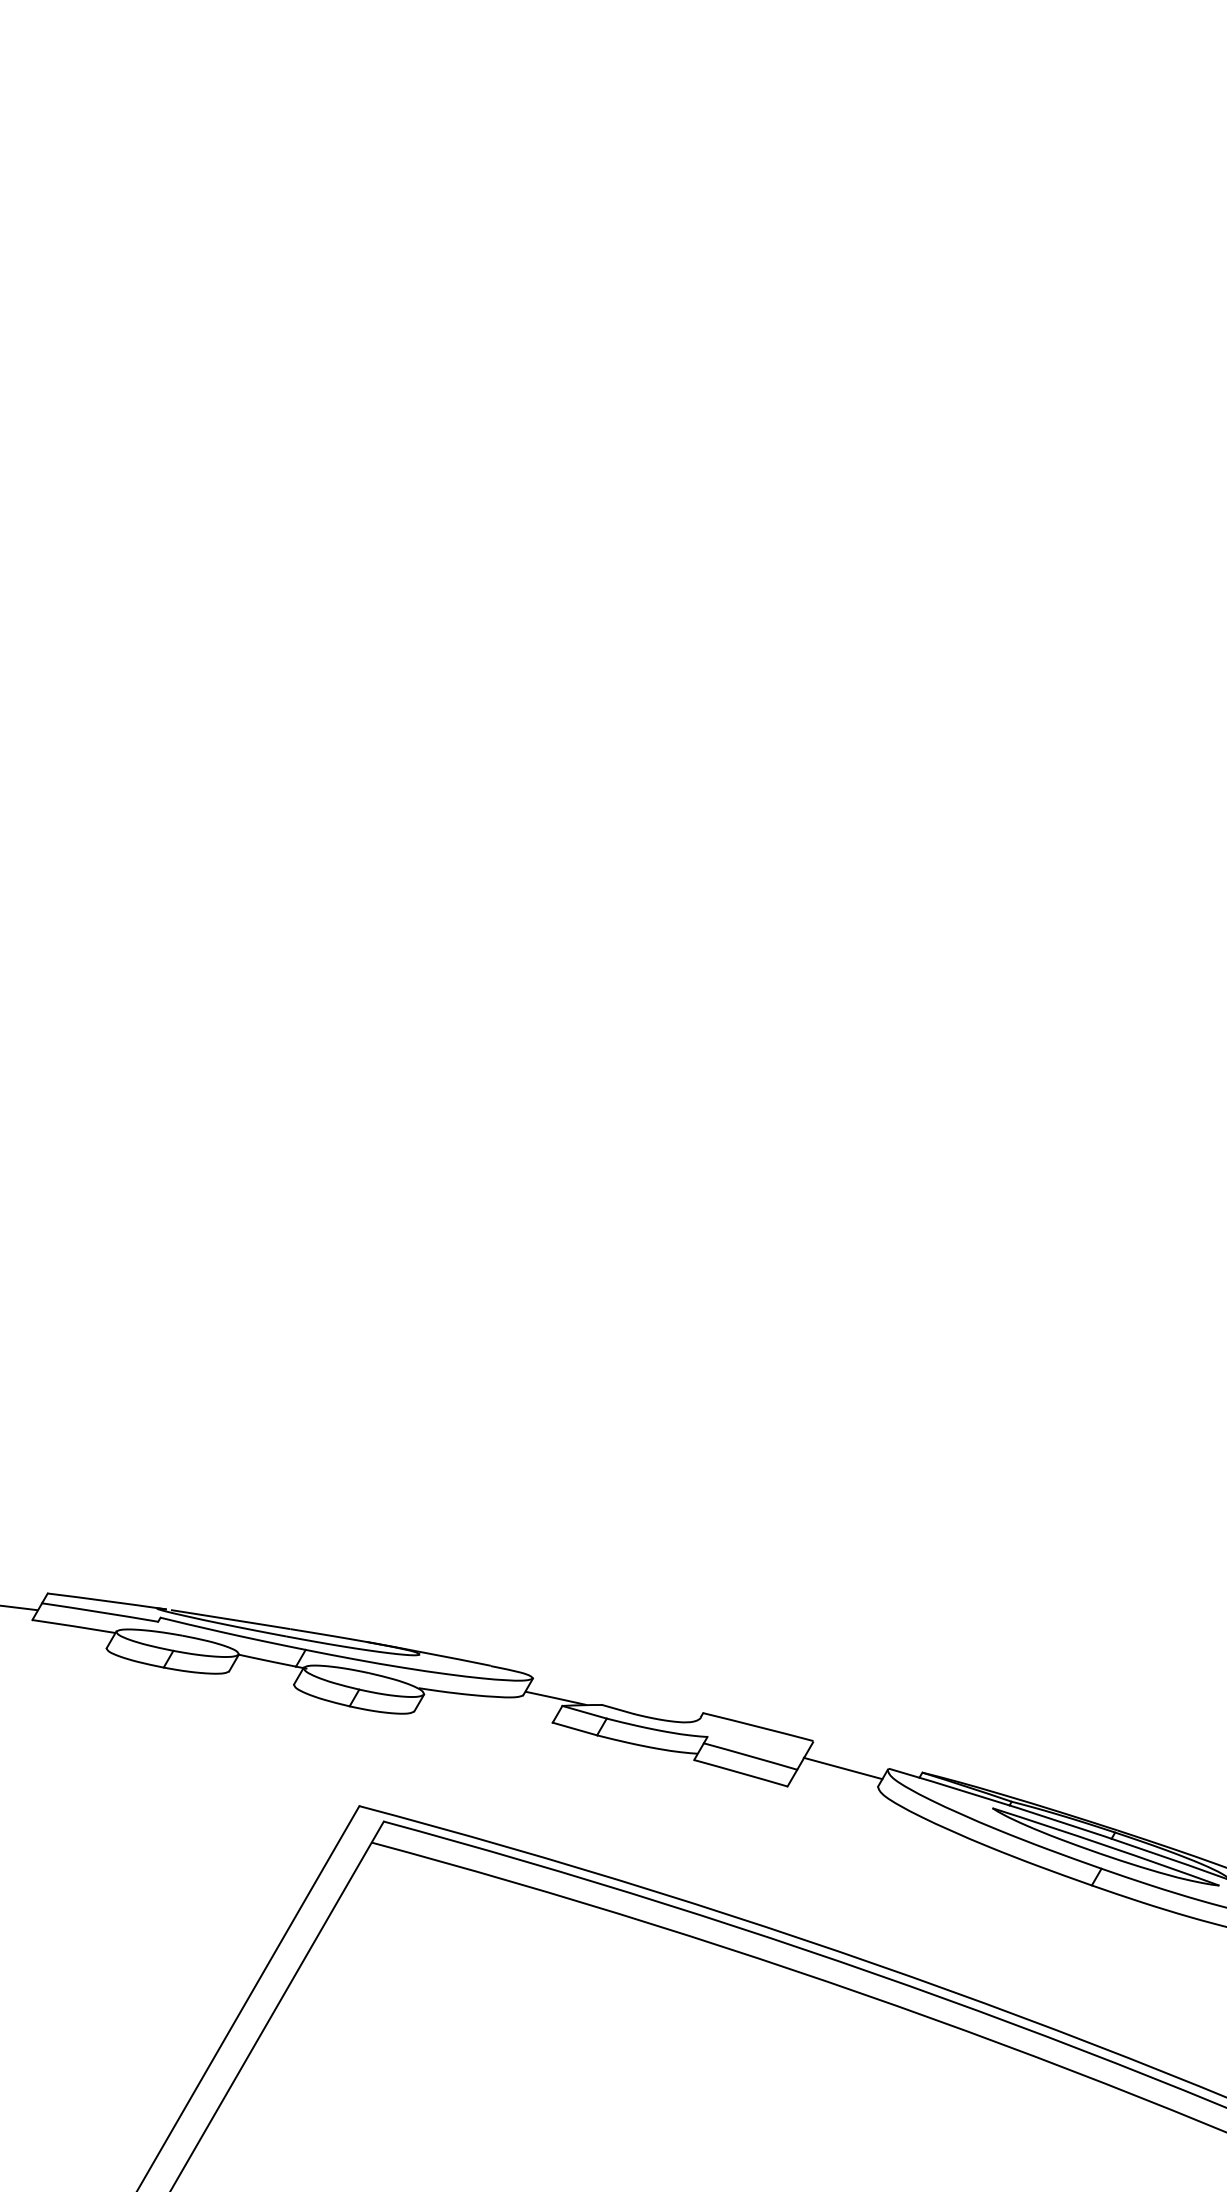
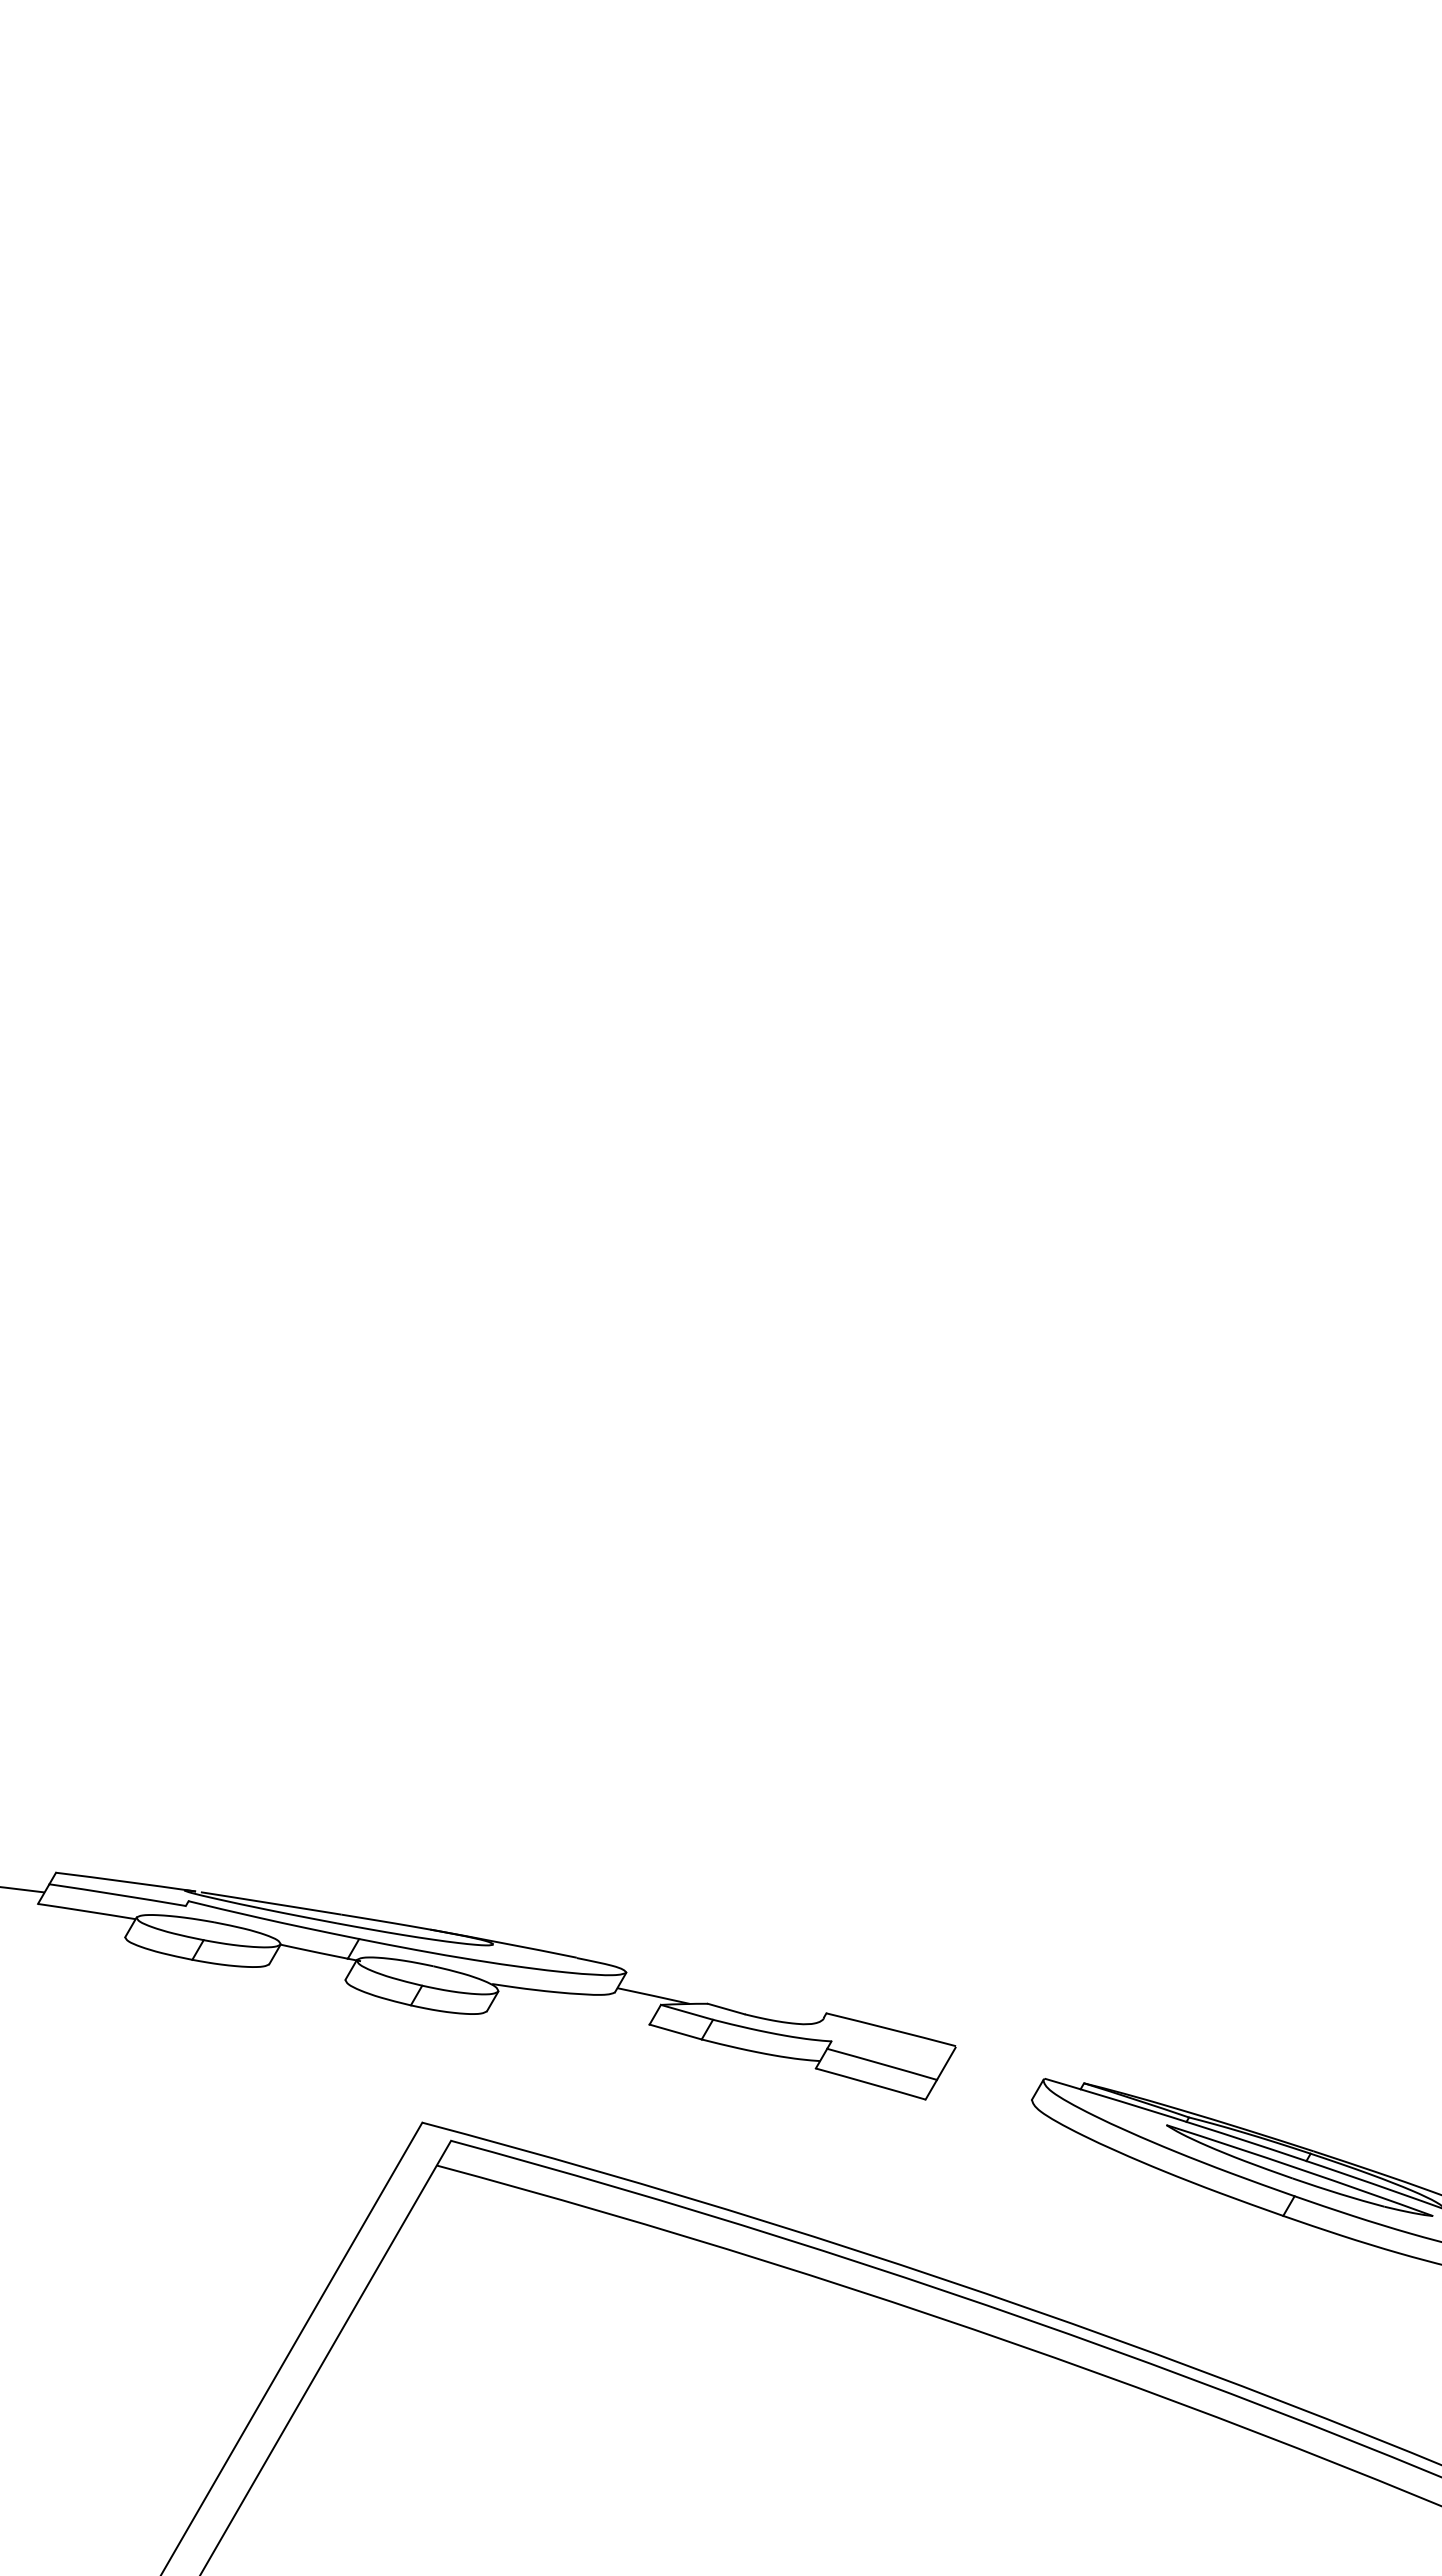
line: (842, 1767) -> (990, 2077), removed

